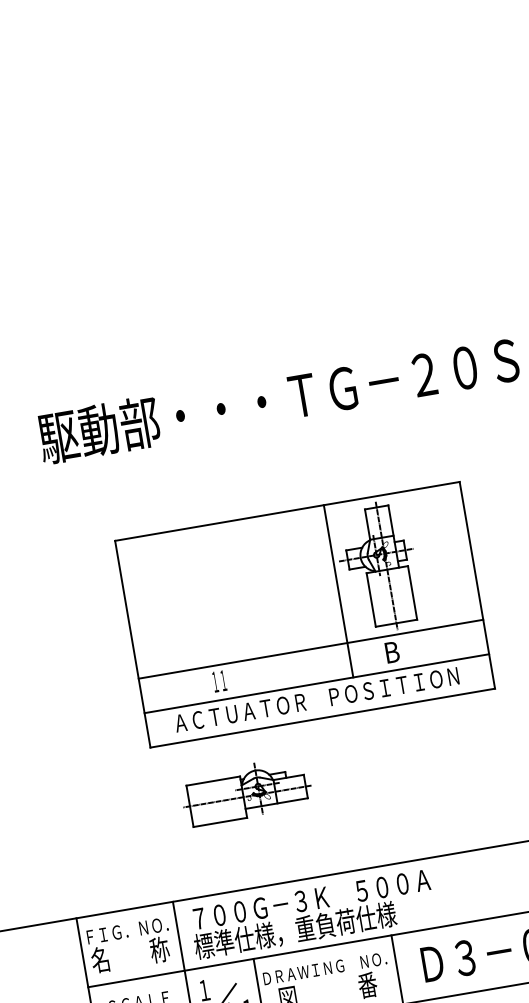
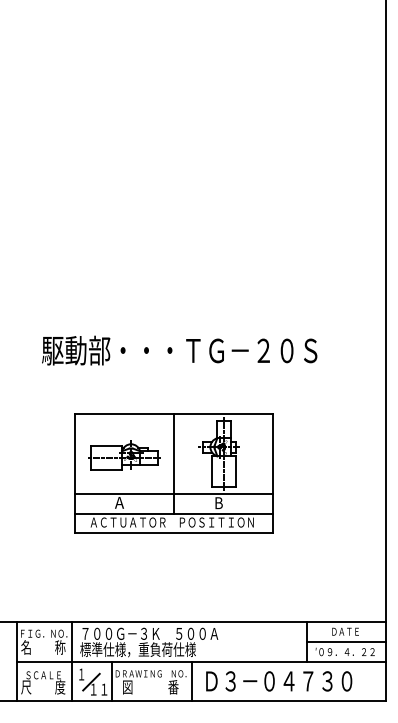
line: (337, 590) -> (173, 463), moved
text: (219, 680) -> (119, 502), １１ -> A
part: (247, 792) -> (124, 455), moved

